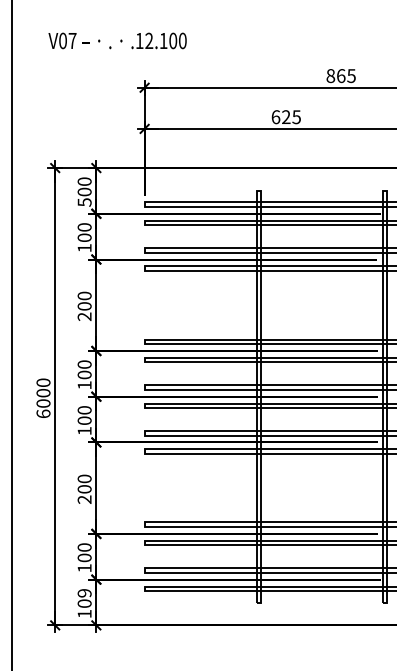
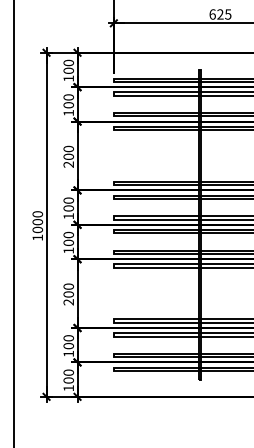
text: (84, 202) -> (68, 78), 500 -> 100
text: (43, 413) -> (37, 237), 6000 -> 1000
text: (84, 593) -> (68, 372), 109 -> 100

